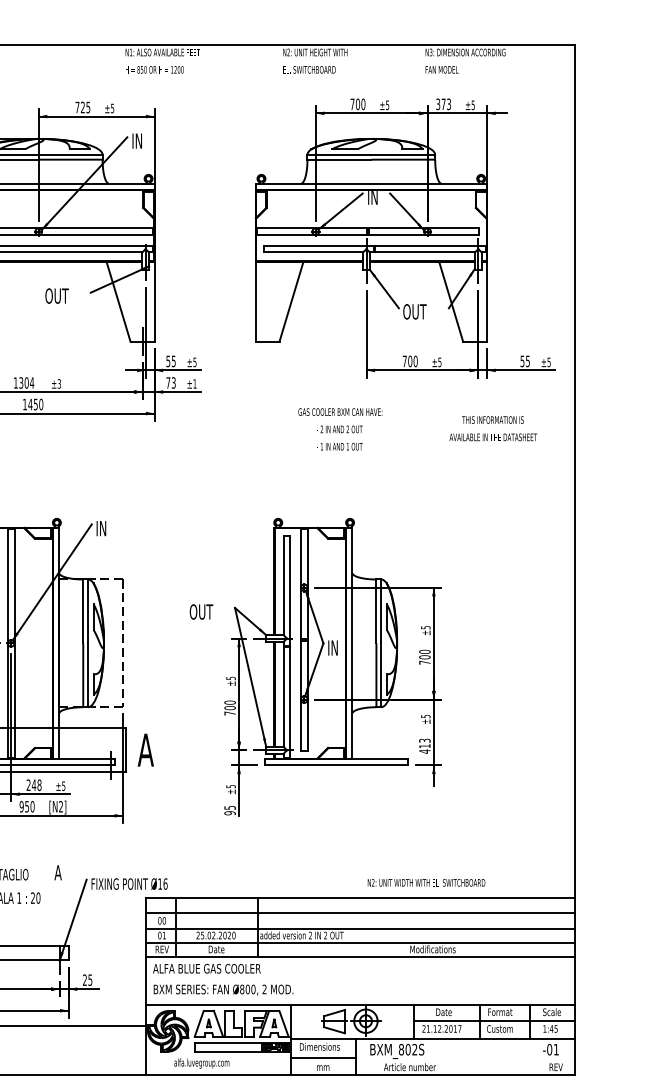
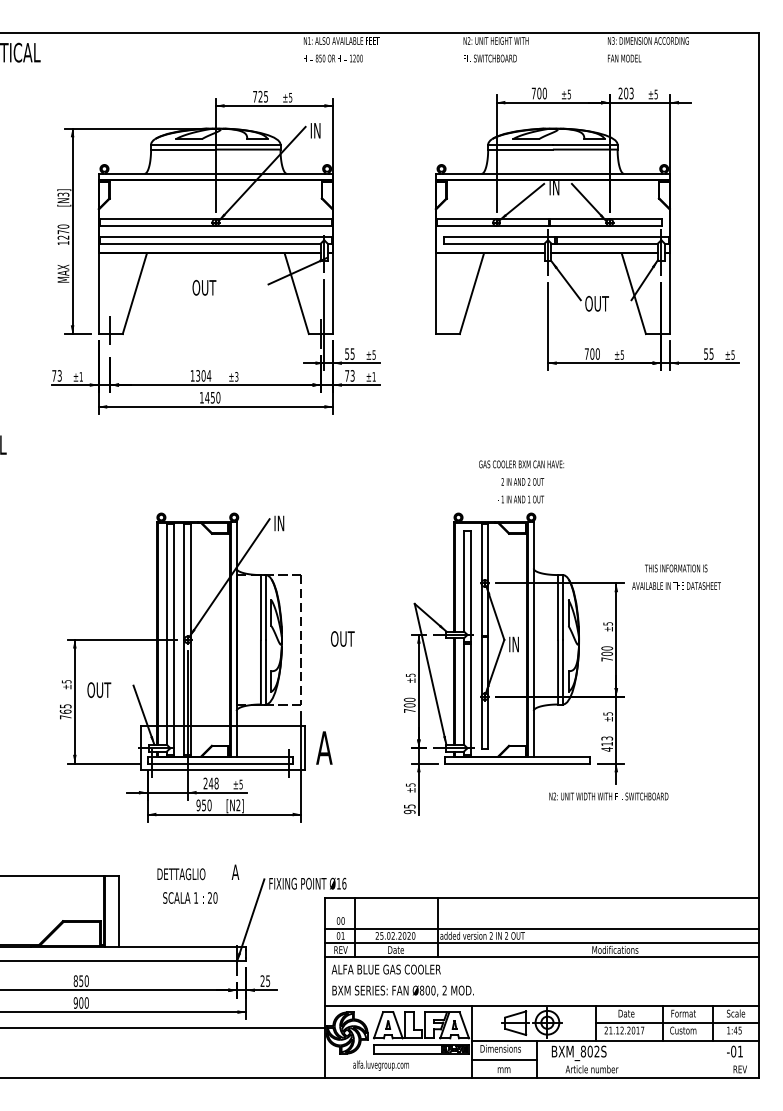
text: (440, 104) -> (623, 93), 373 -> 203
text: (57, 295) -> (204, 287), moved
text: (493, 427) -> (676, 576), moved
text: (340, 428) -> (521, 481), moved
text: (201, 611) -> (342, 638), moved
text: (426, 882) -> (608, 796), moved
line: (360, 913) -> (541, 913), removed

